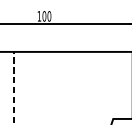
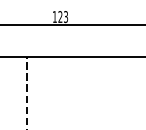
text: (46, 16) -> (62, 17), 100 -> 123

